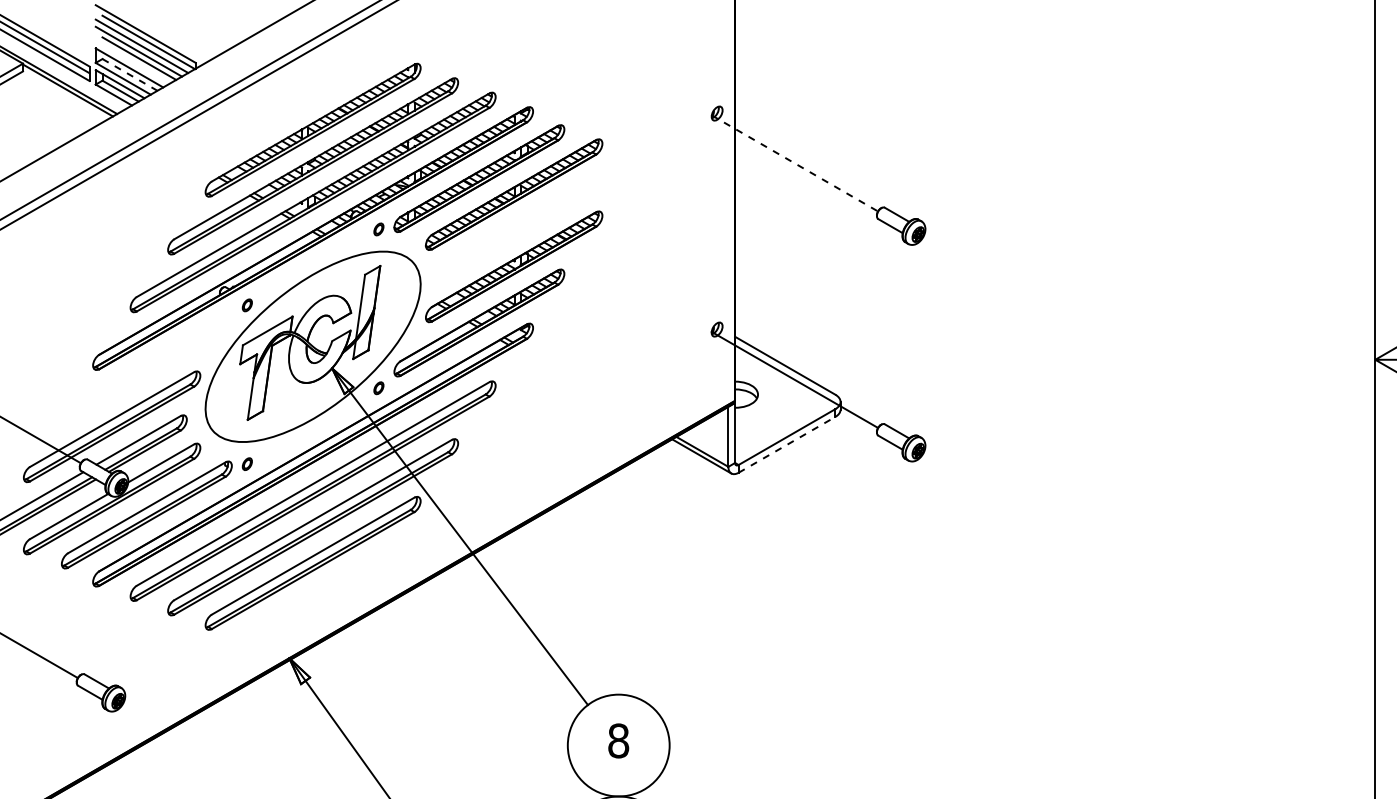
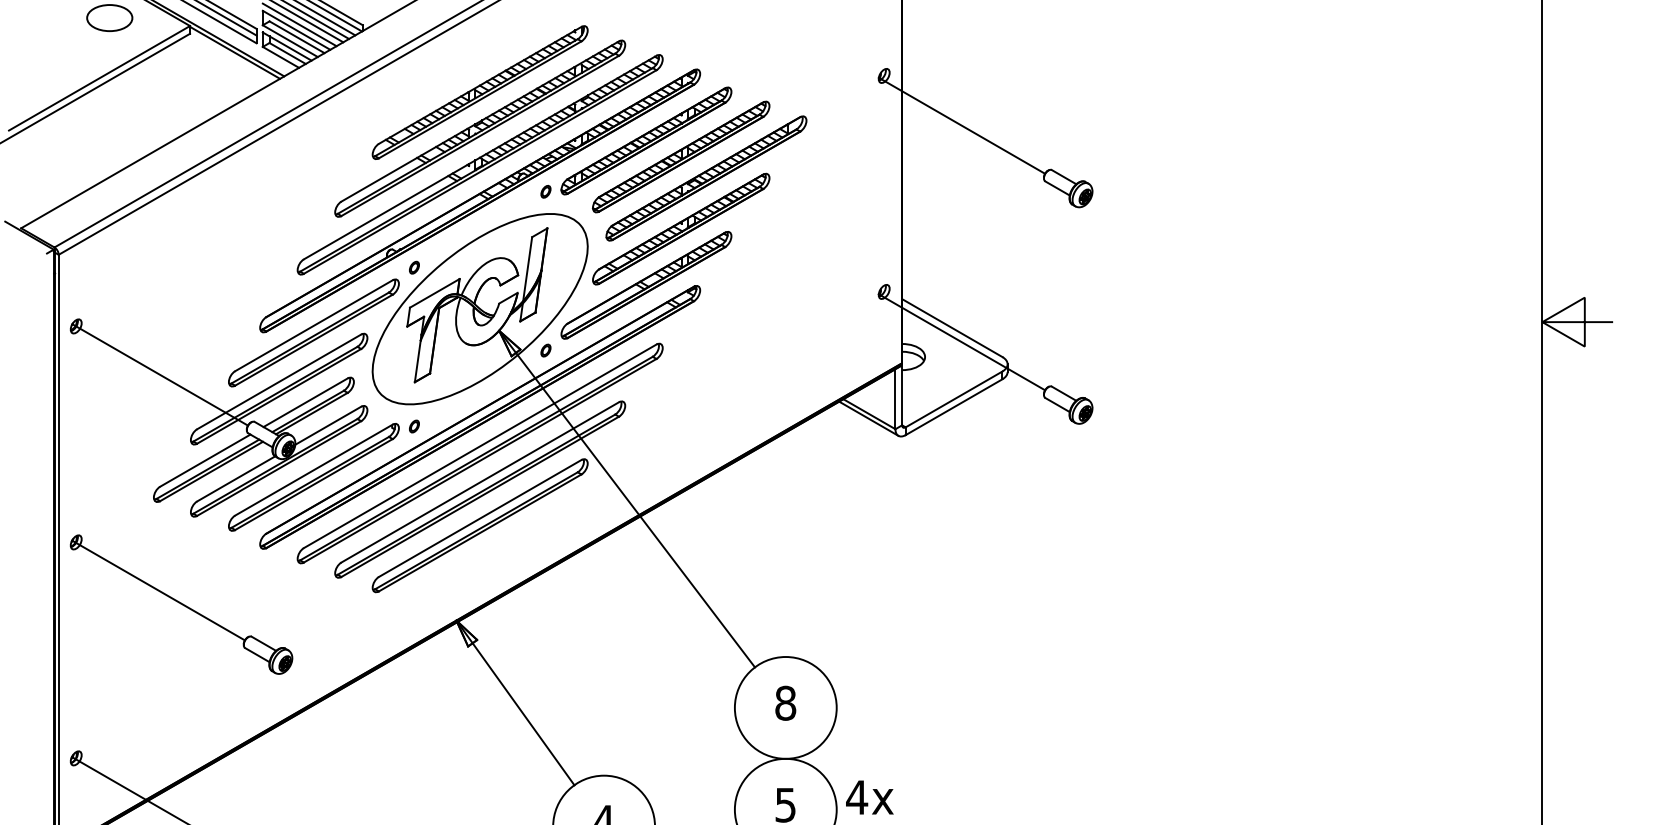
line: (132, 62) -> (299, 24), added
line: (130, 75) -> (297, 37), dashed -> solid
line: (794, 163) -> (961, 125), dashed -> solid
part: (539, 216) -> (706, 178), added
part: (146, 370) -> (313, 332), added
line: (787, 445) -> (954, 407), dashed -> solid

